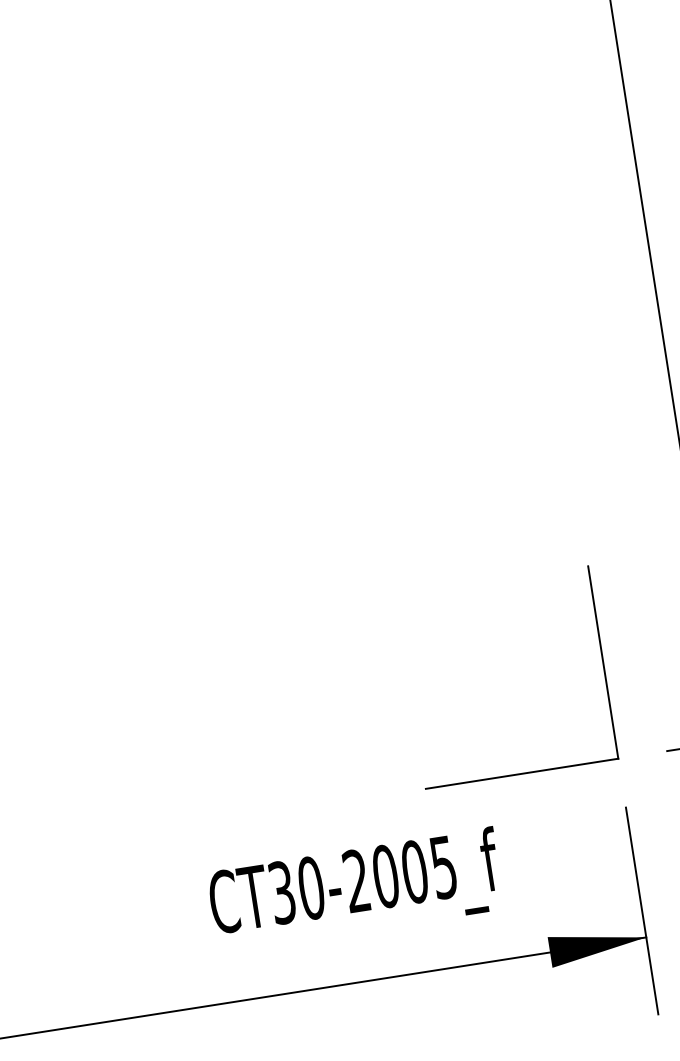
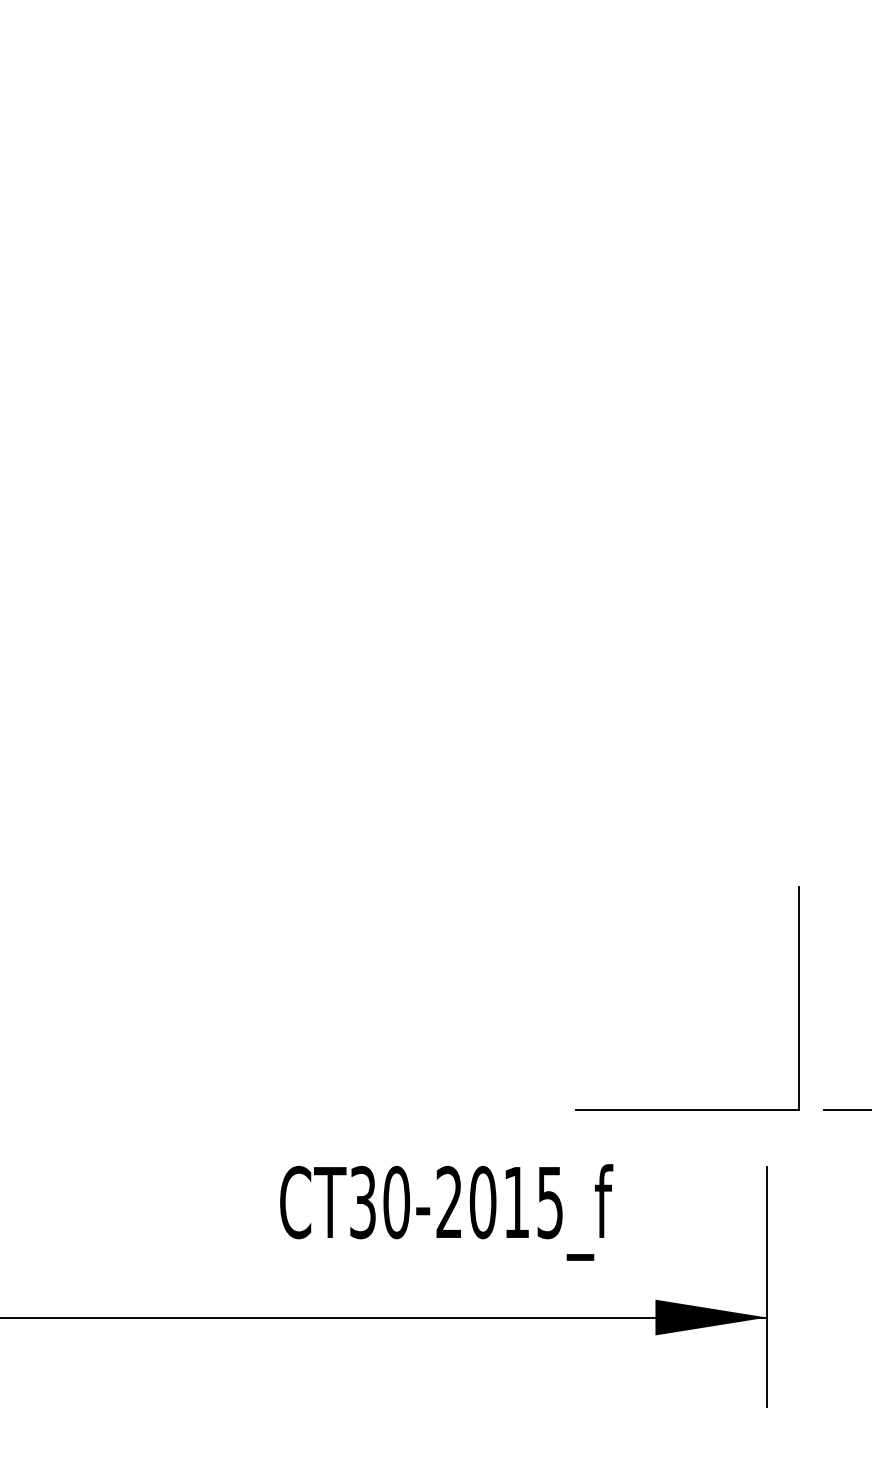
part: (602, 662) -> (798, 998), moved
text: (414, 871) -> (516, 1202), CT30-2005_f -> CT30-2015_f

